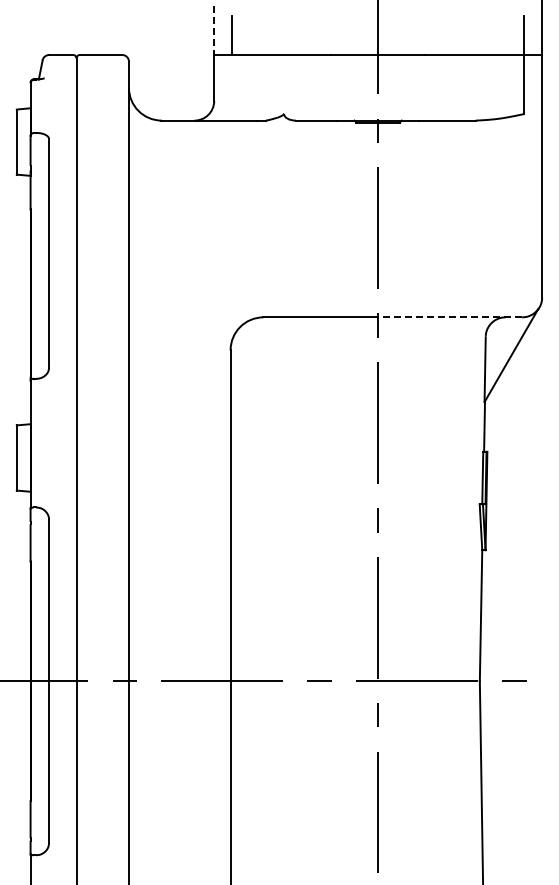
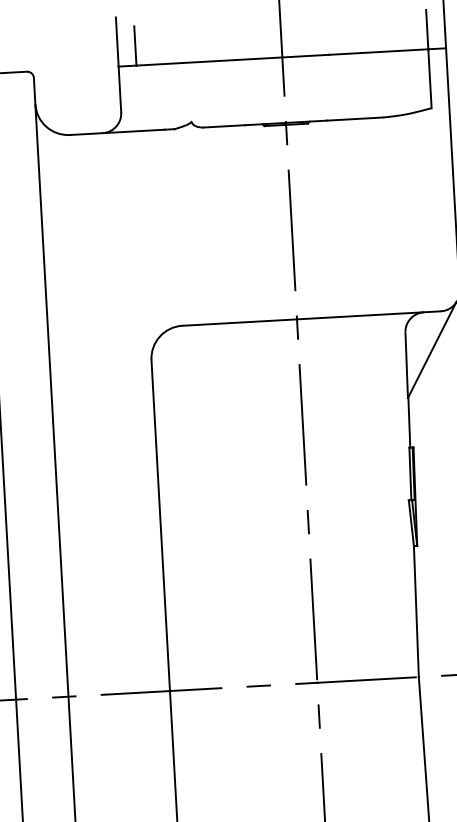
line: (214, 30) -> (117, 42), dashed -> solid
line: (449, 317) -> (368, 315), dashed -> solid

